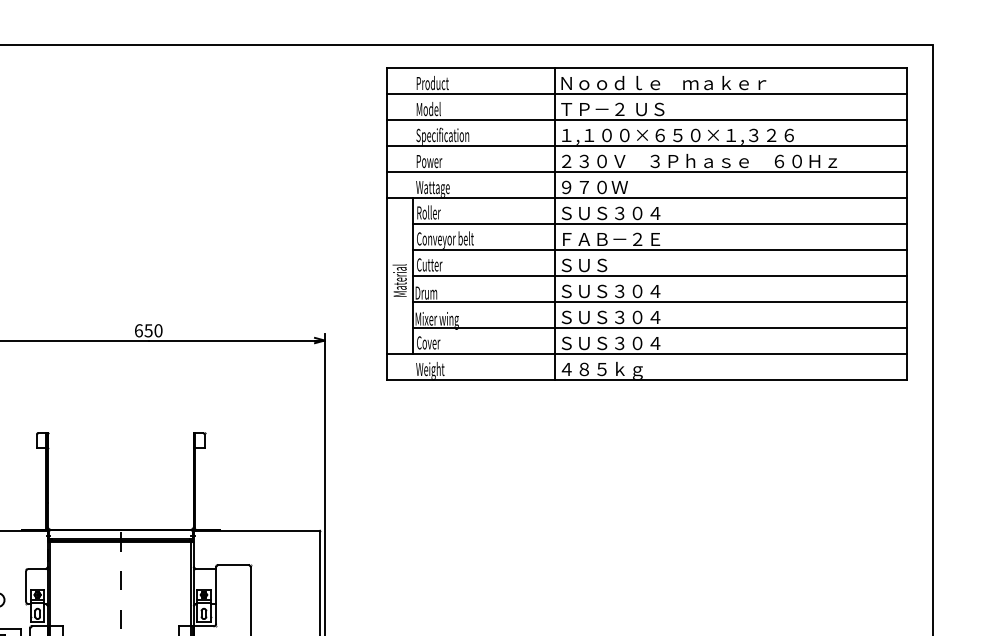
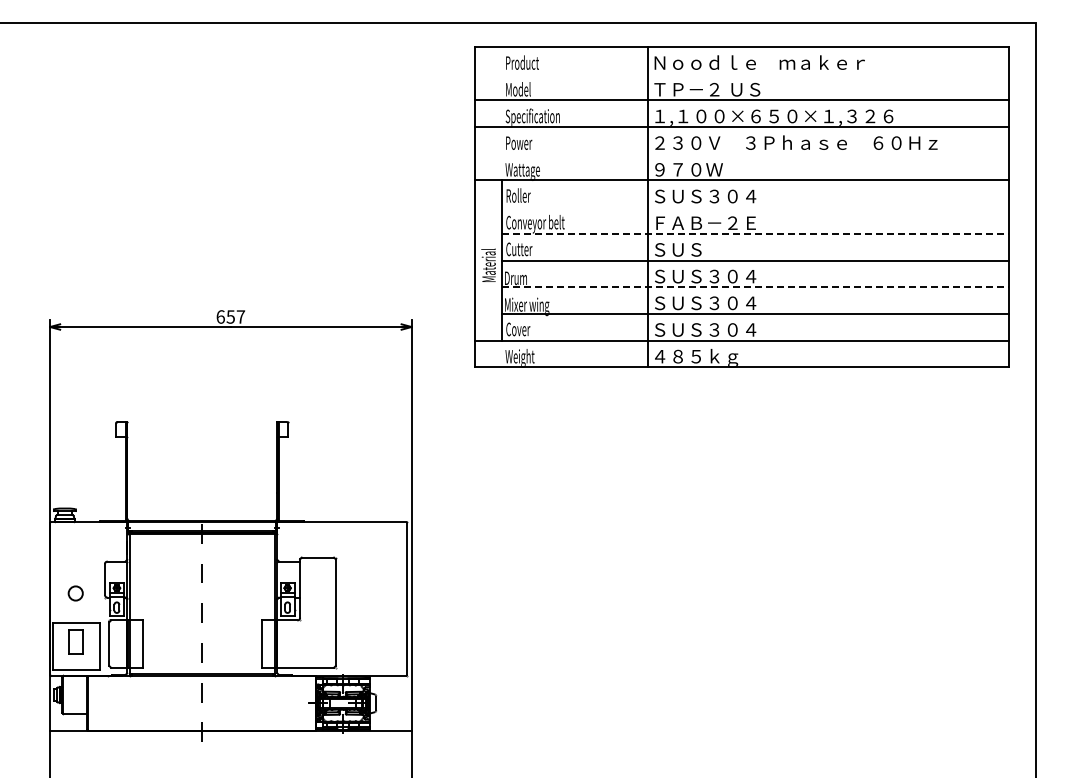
line: (646, 93) -> (741, 73), removed
line: (646, 171) -> (741, 153), removed
line: (658, 224) -> (754, 207), removed
line: (659, 249) -> (755, 233), solid -> dashed
line: (659, 302) -> (755, 287), solid -> dashed
text: (158, 330) -> (240, 316), 650 -> 657

